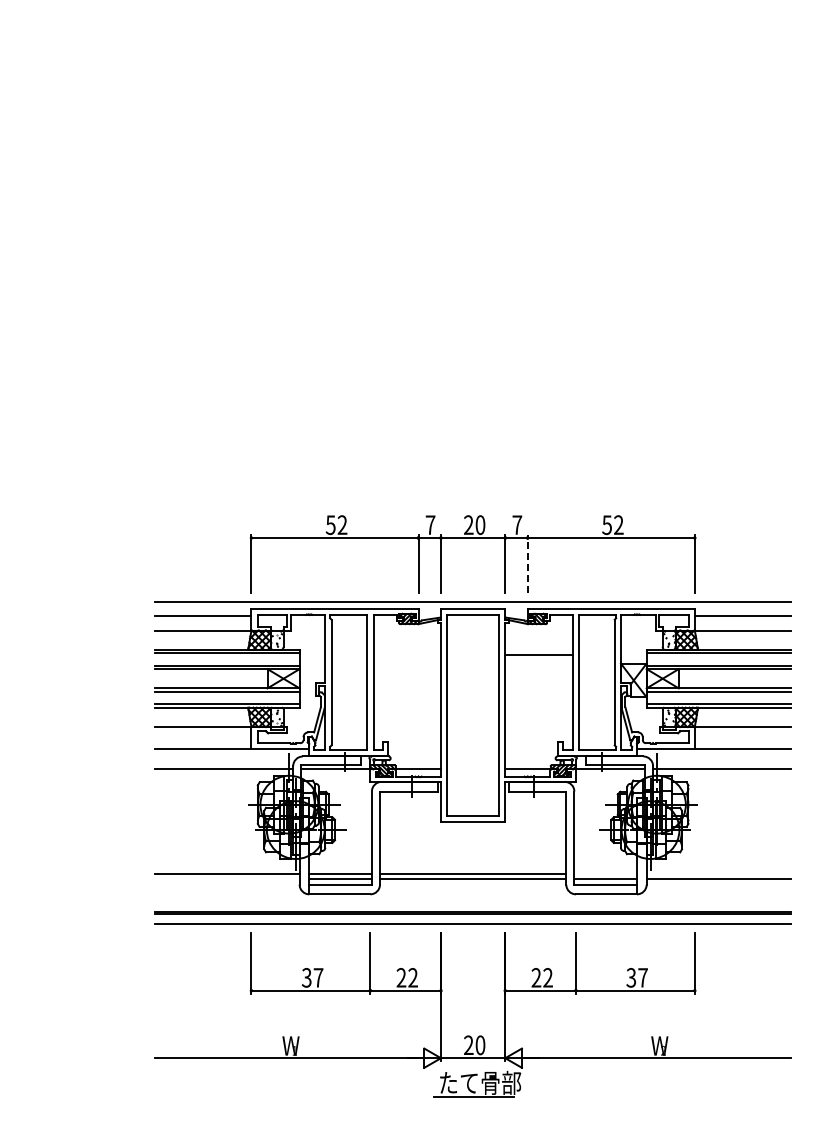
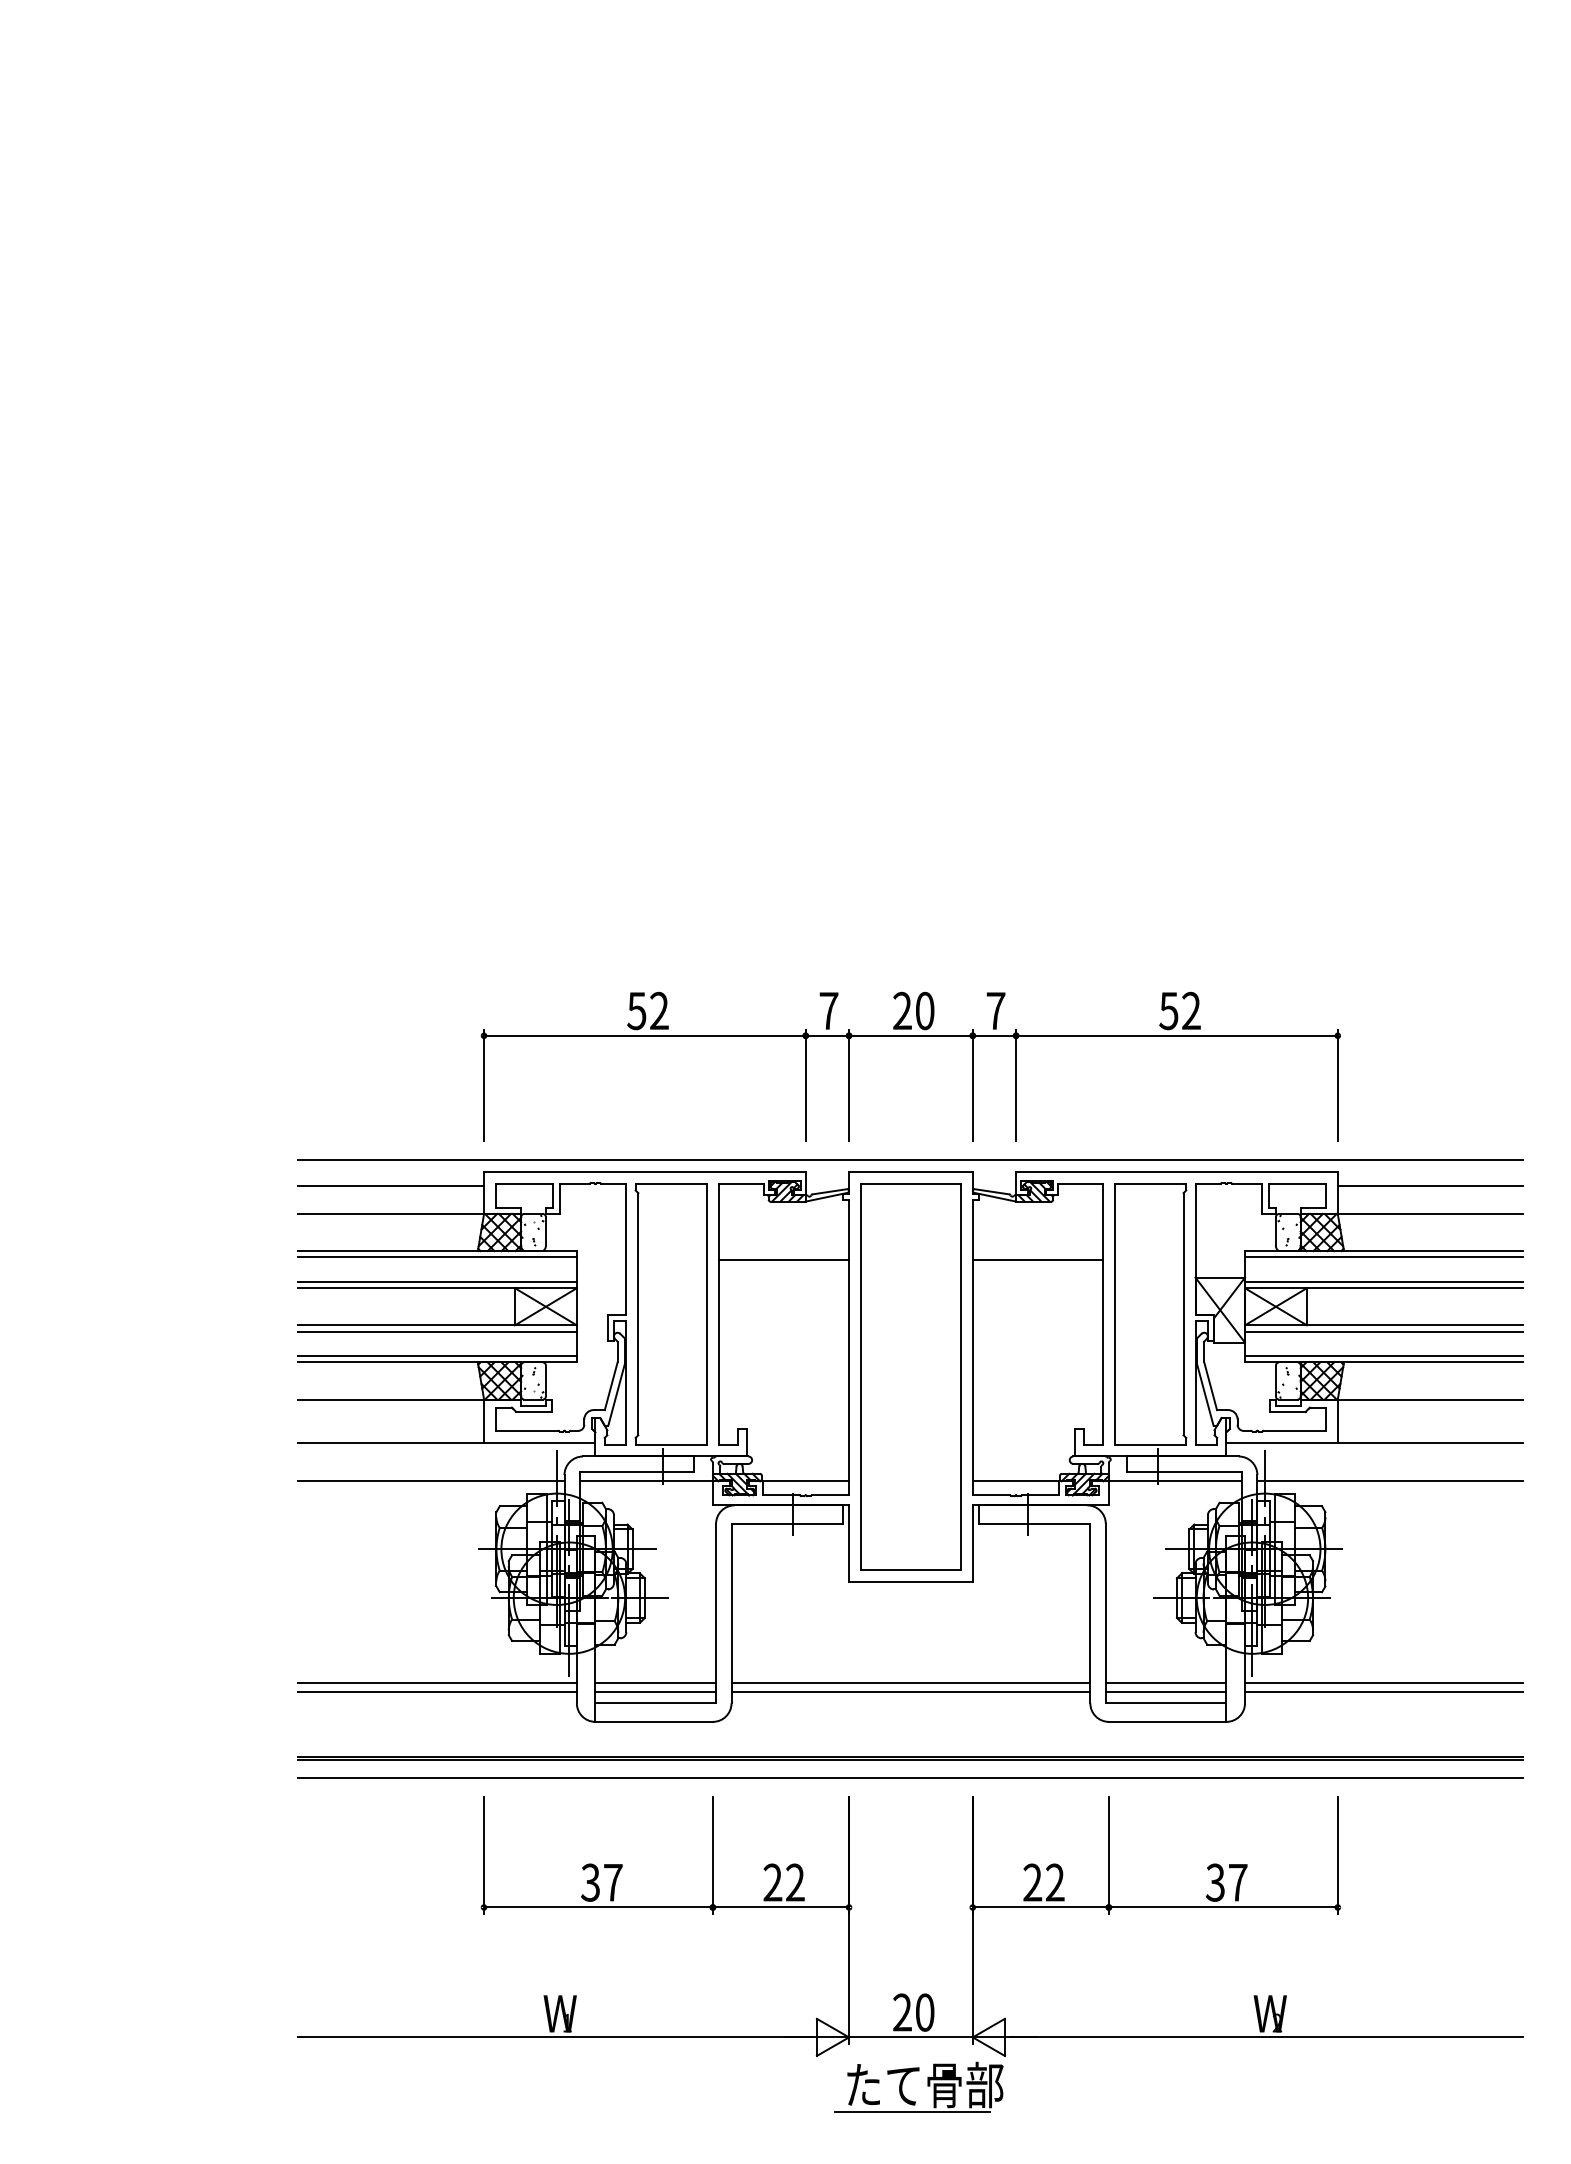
line: (527, 563) -> (1015, 1084), dashed -> solid
line: (407, 654) -> (784, 1260), added
line: (605, 874) -> (1165, 1683), added
line: (718, 874) -> (1383, 1683), added
line: (227, 878) -> (437, 1691), added

